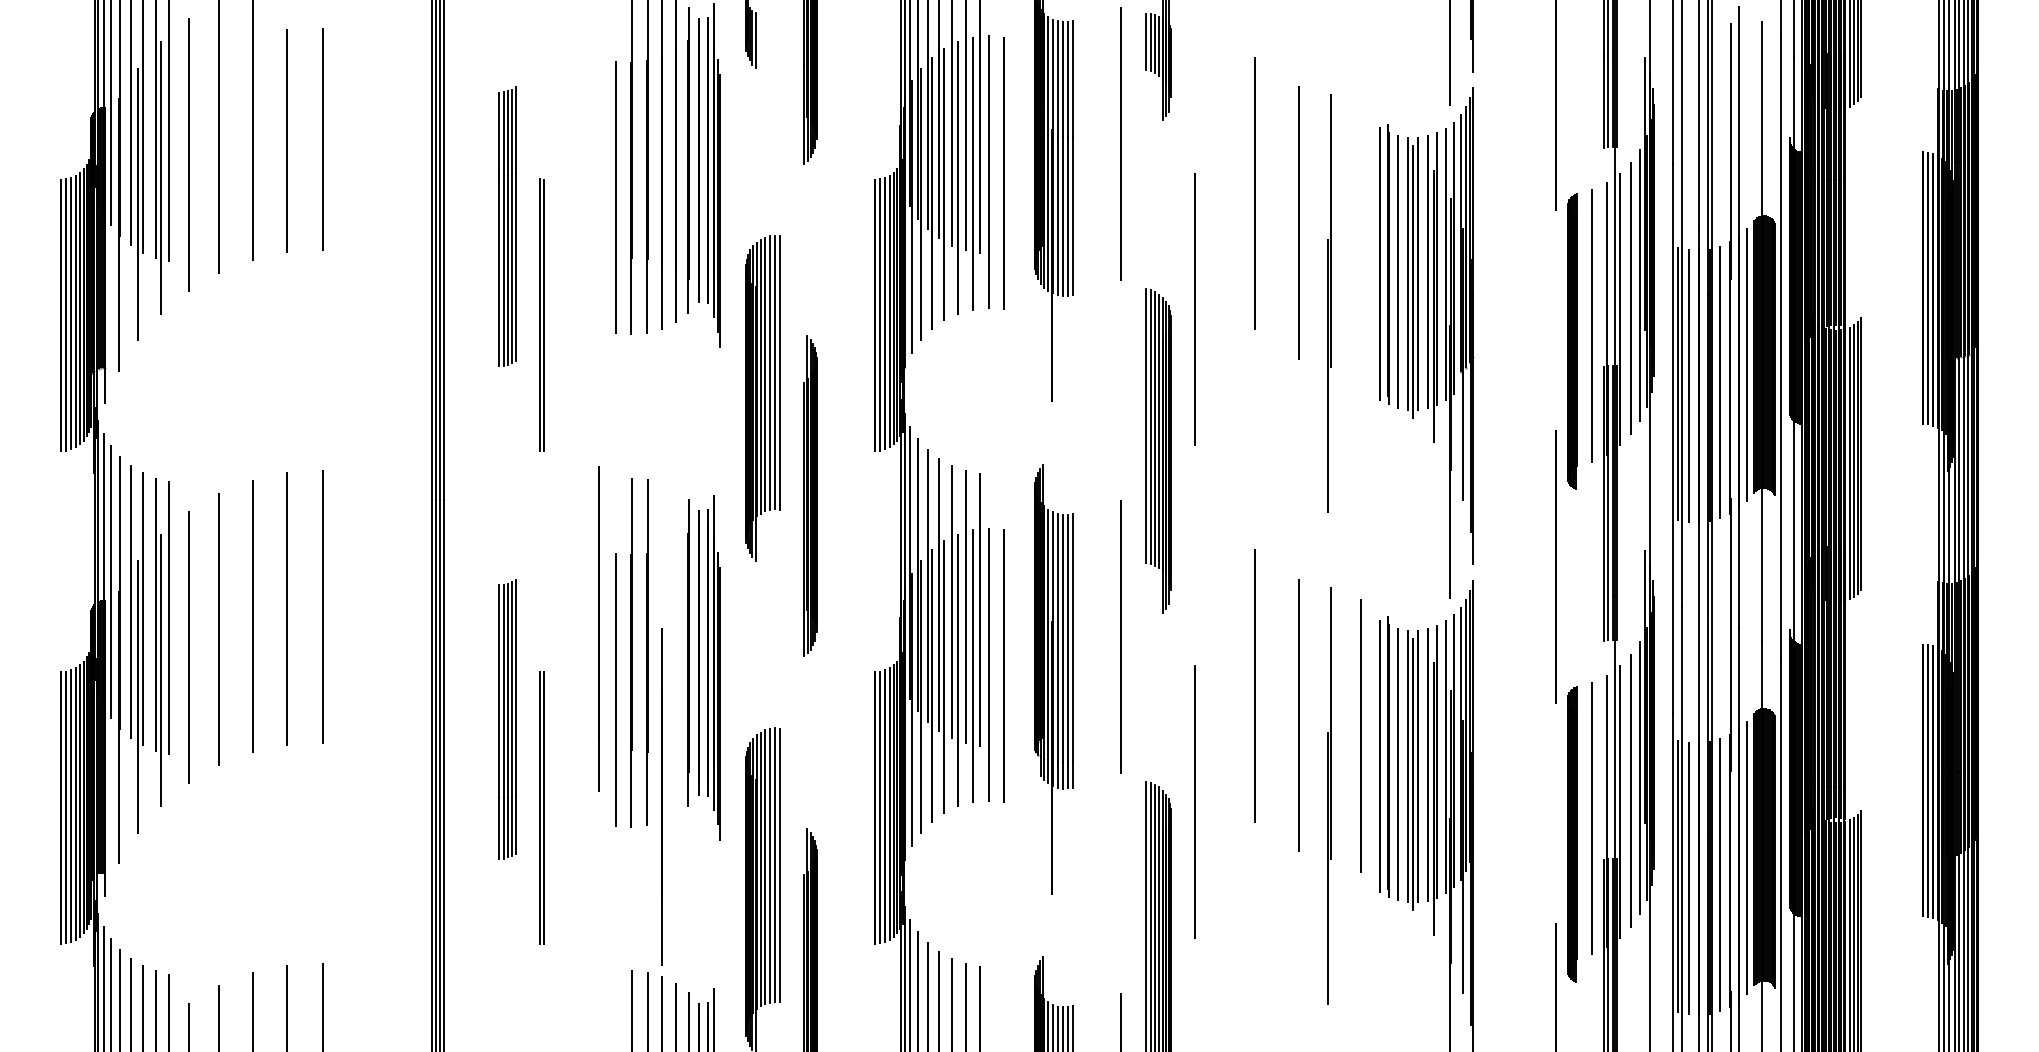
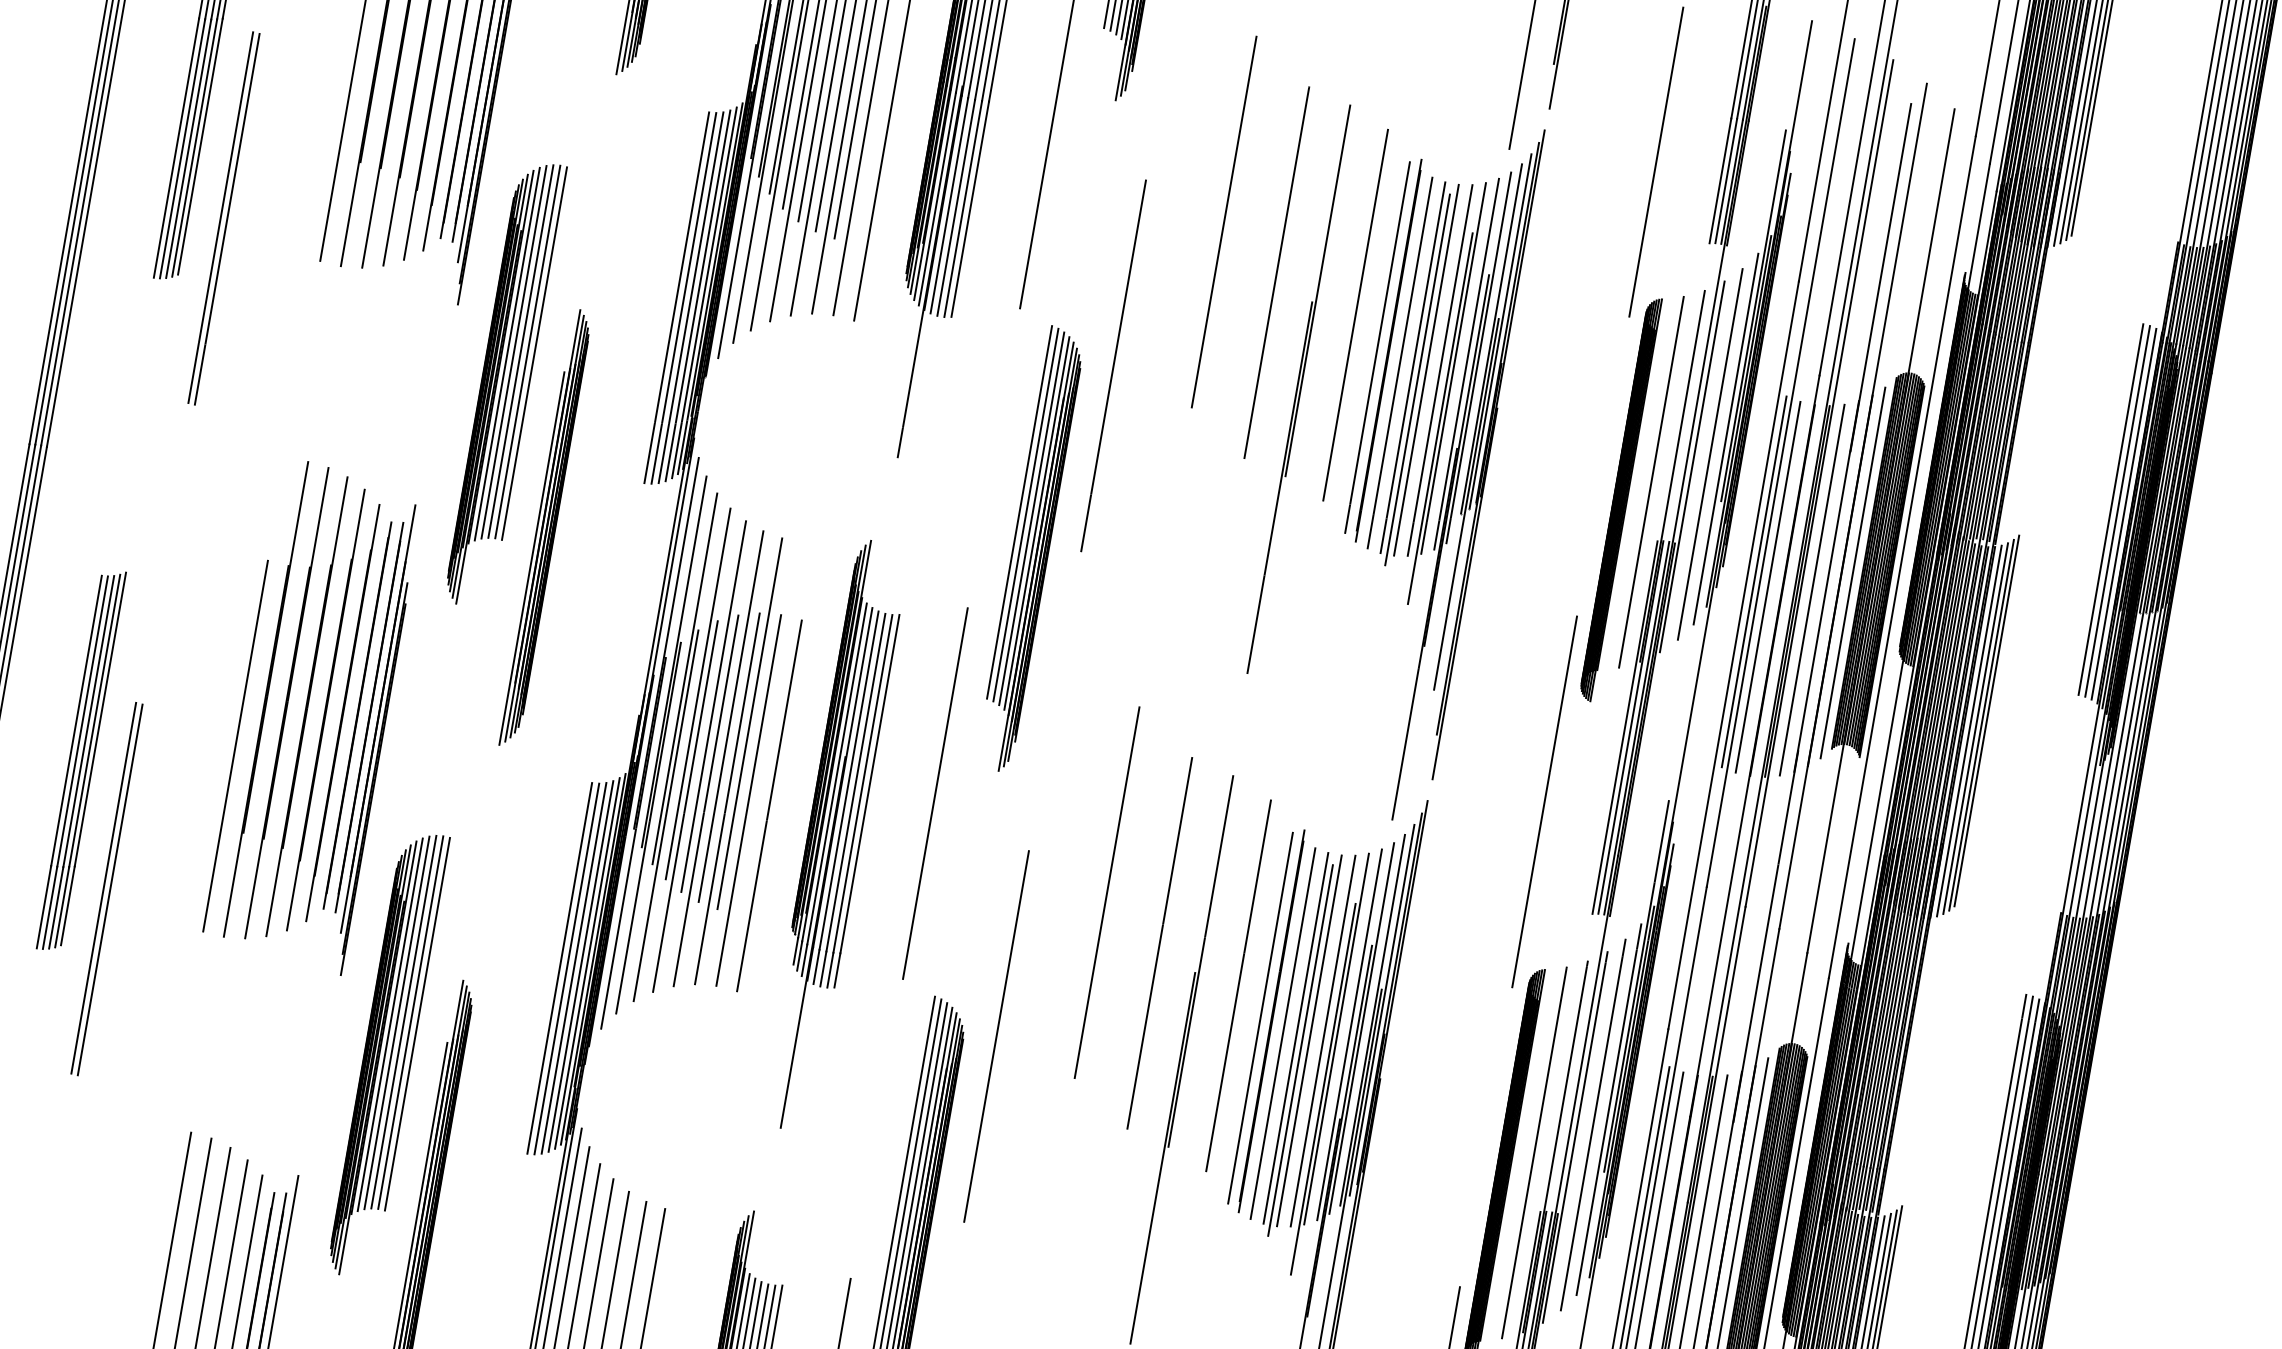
line: (1360, 243) -> (1355, 315), added
line: (598, 628) -> (325, 709), moved
line: (661, 796) -> (306, 705), moved

